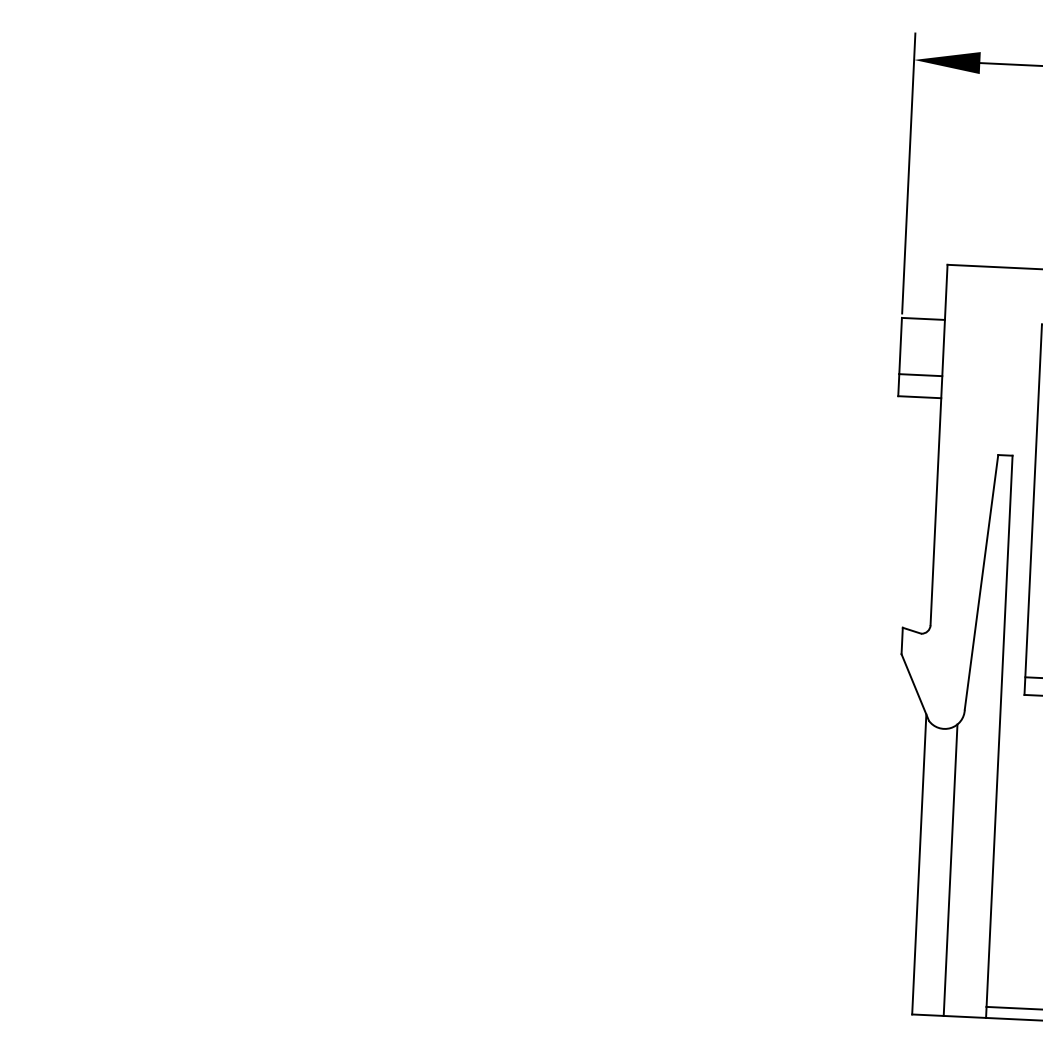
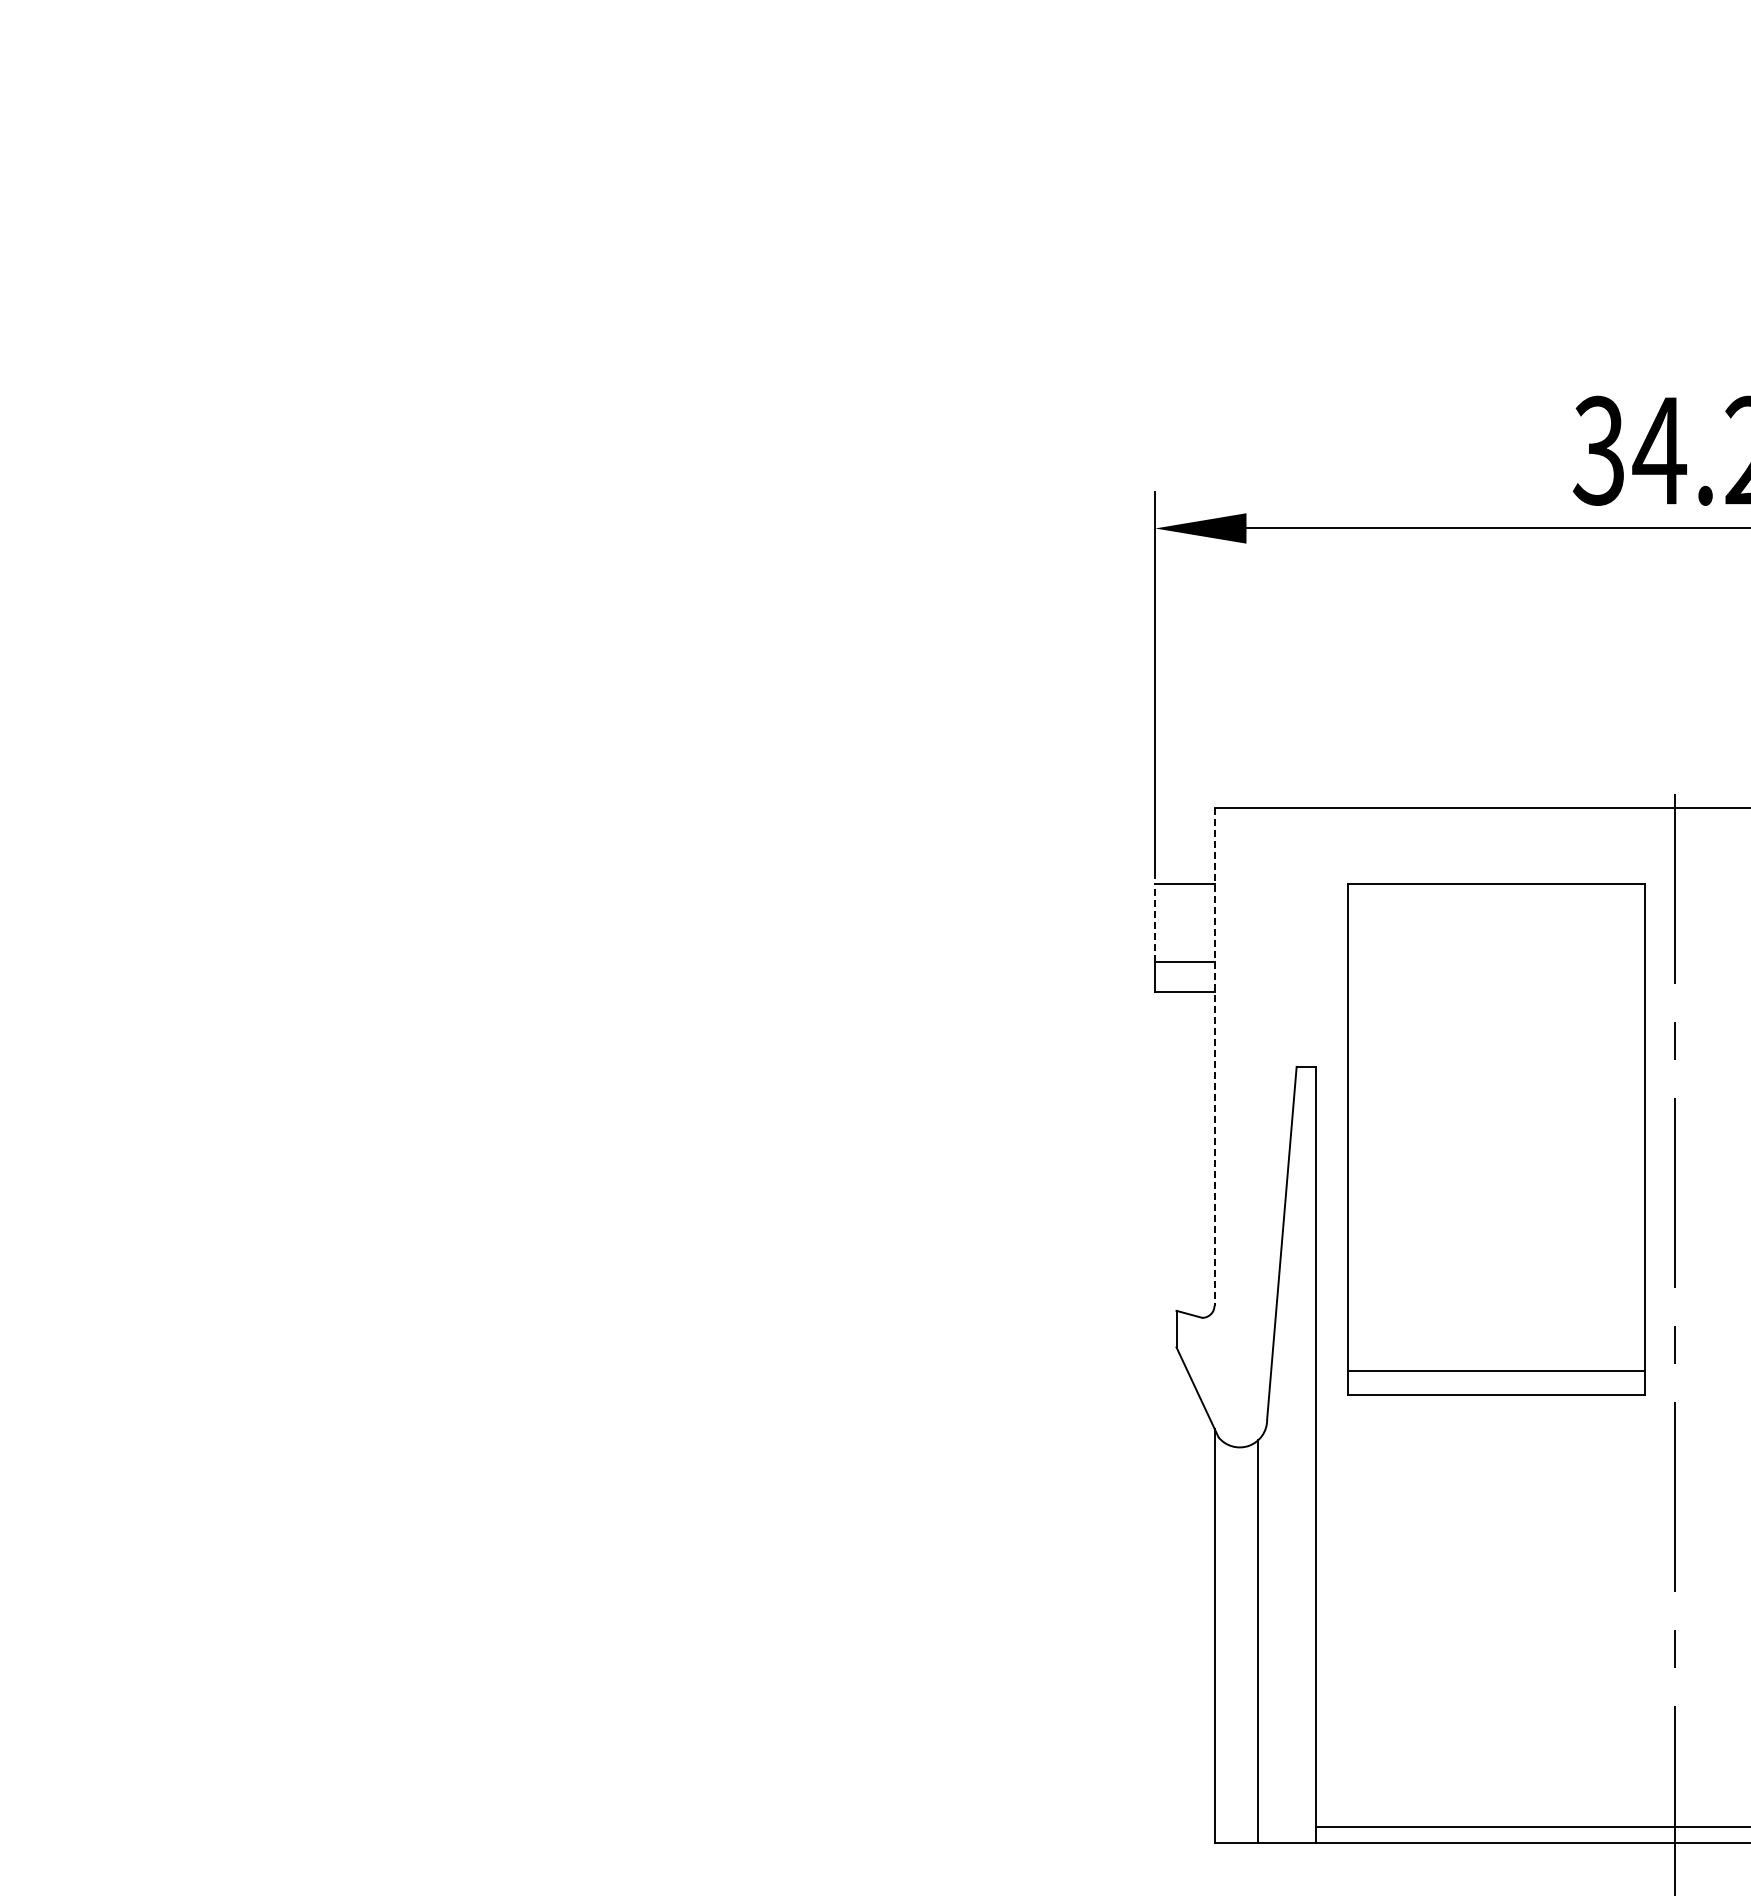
line: (900, 346) -> (1155, 923), solid -> dashed
line: (939, 445) -> (1214, 1057), solid -> dashed

